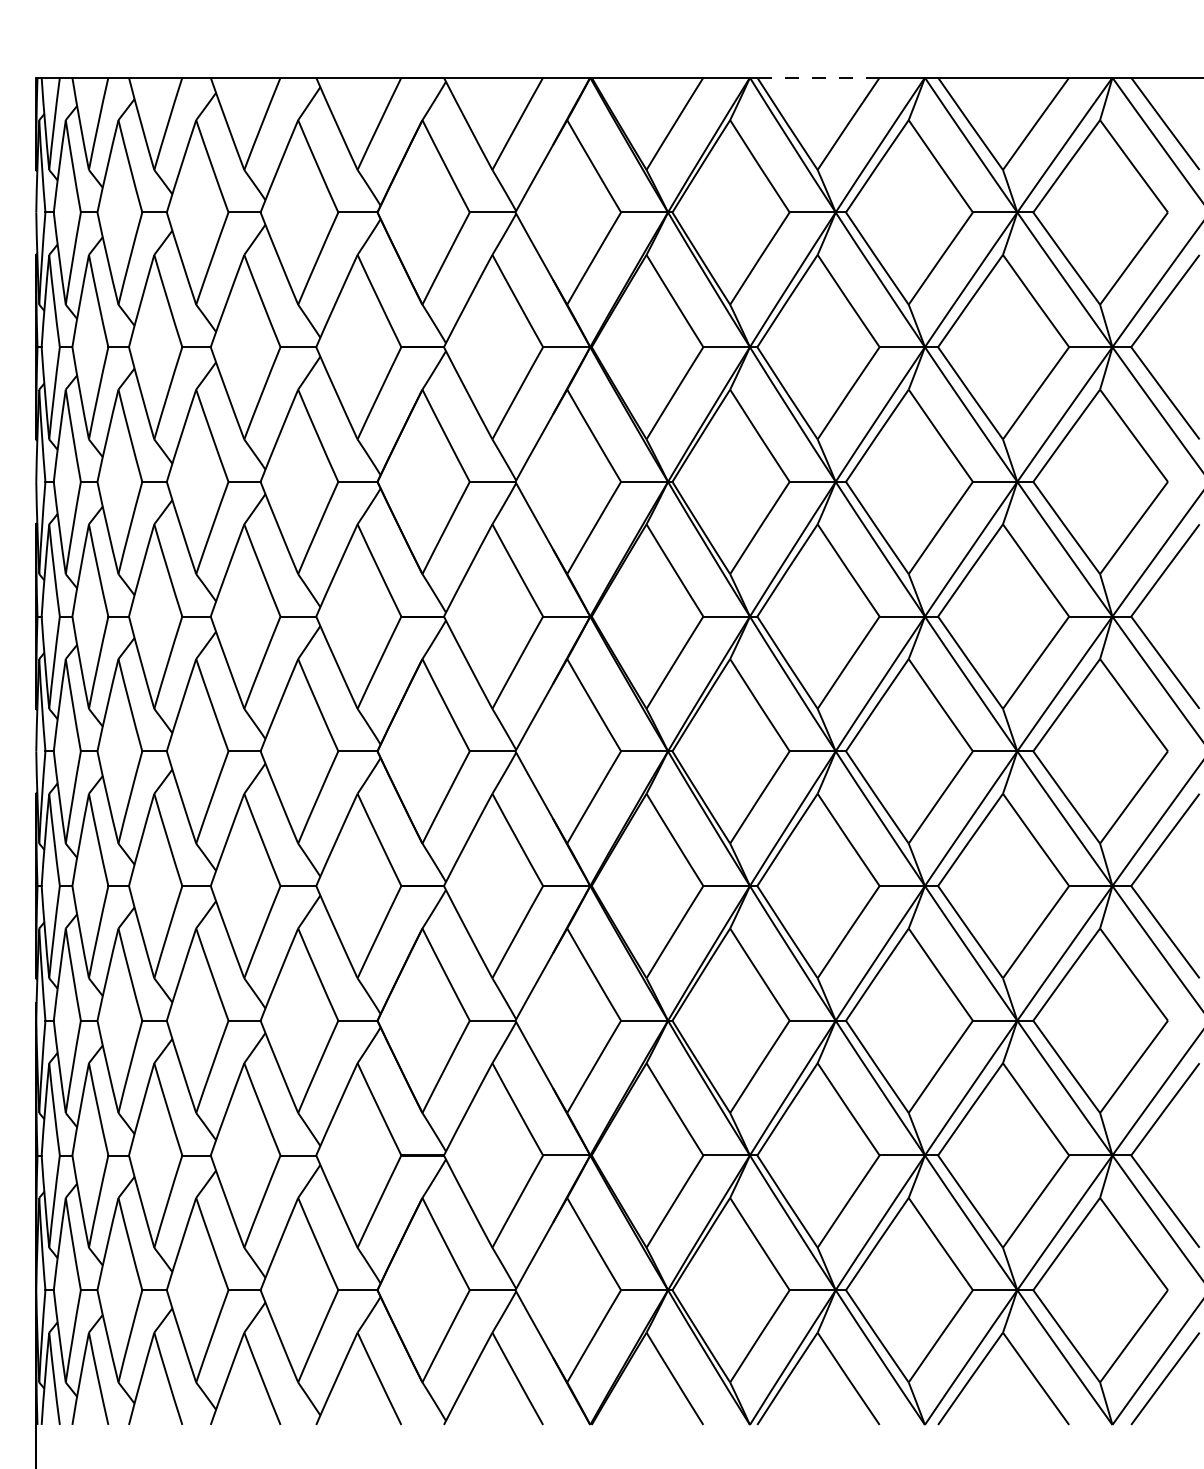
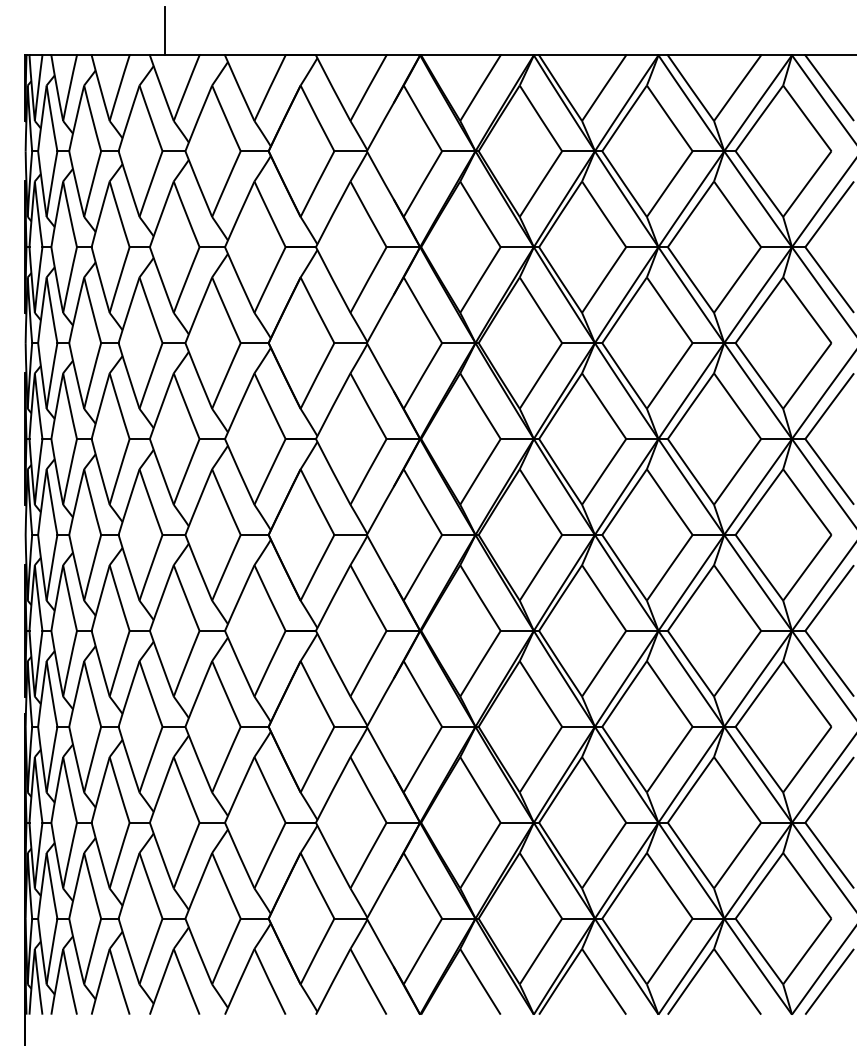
line: (231, 43) -> (164, 30), added
line: (817, 77) -> (581, 55), dashed -> solid

